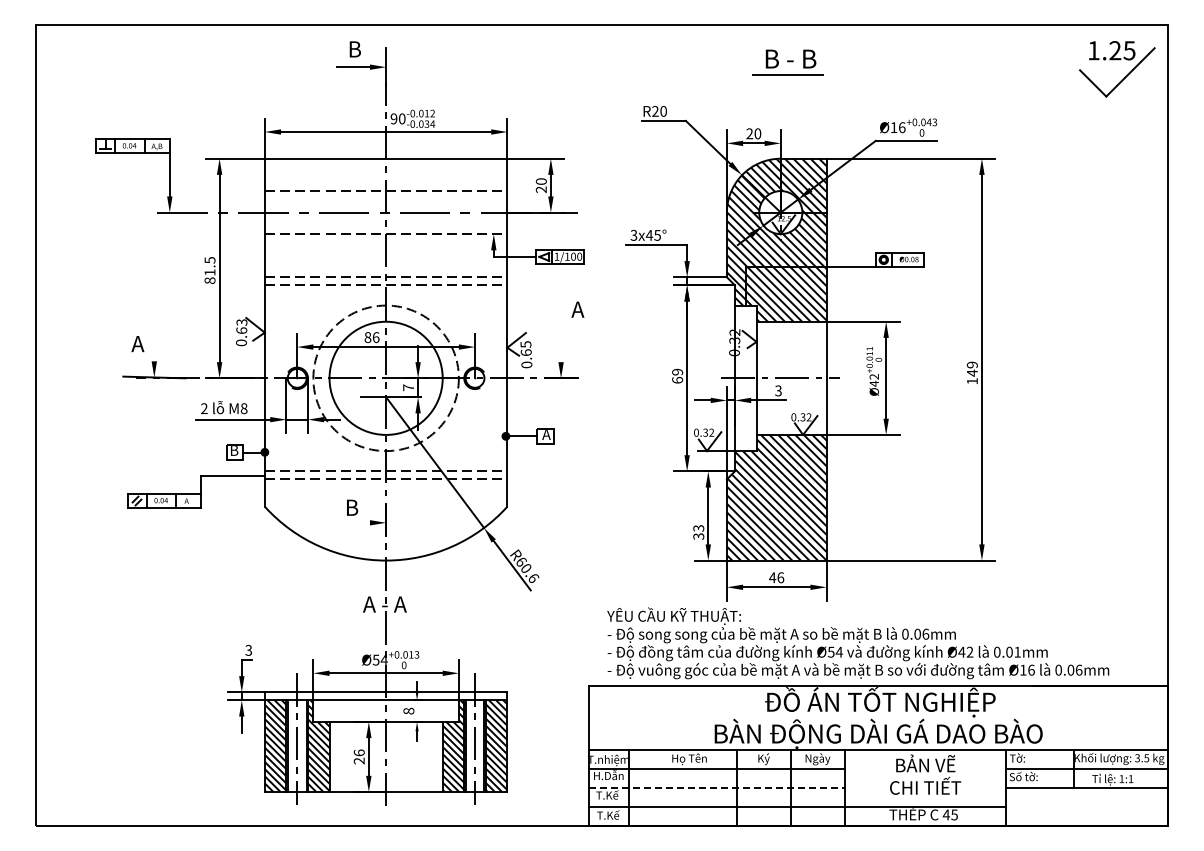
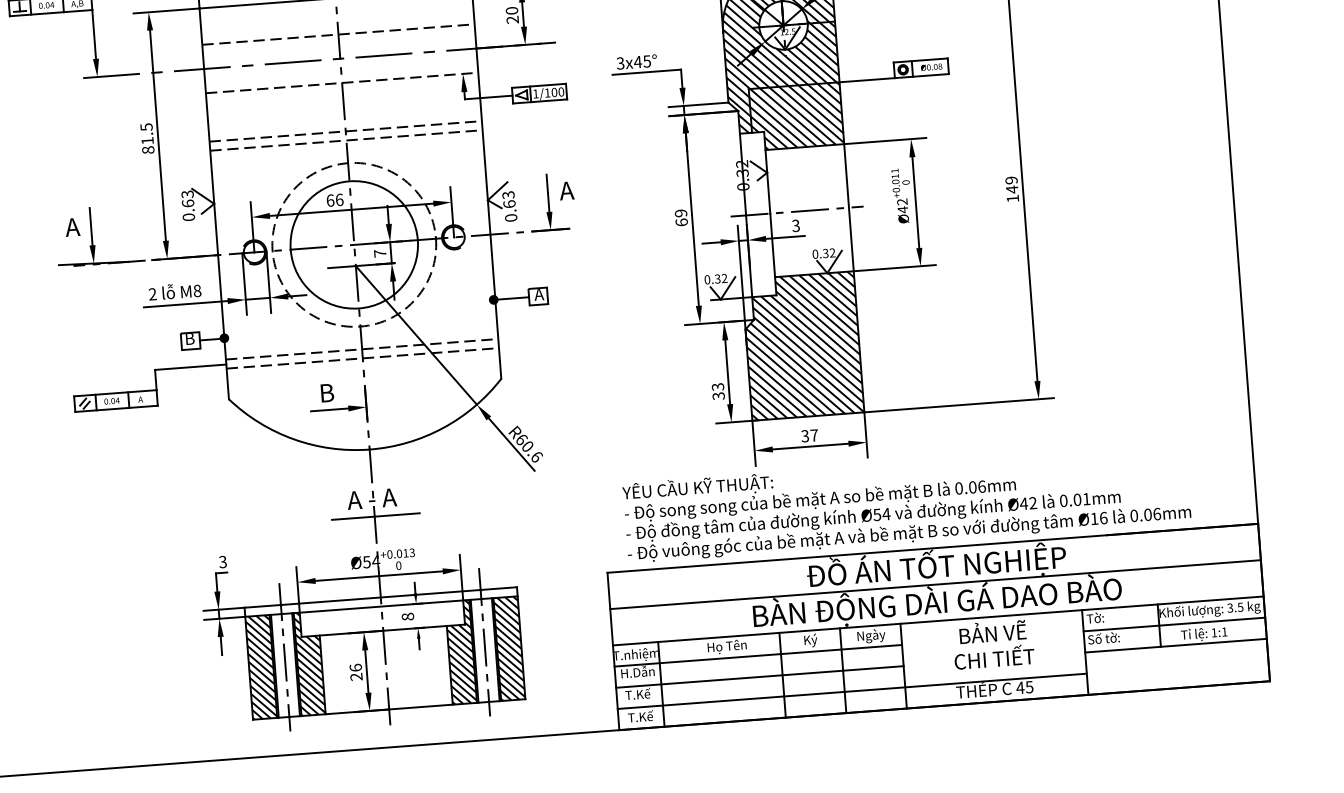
text: (577, 309) -> (566, 190), moved
text: (367, 337) -> (329, 200), 86 -> 66
line: (154, 344) -> (91, 226), added
text: (525, 344) -> (507, 195), 0.65 -> 0.63
line: (561, 345) -> (548, 193), added
line: (352, 522) -> (328, 409), added
text: (776, 577) -> (809, 435), 46 -> 37
line: (387, 620) -> (376, 516), added
line: (877, 717) -> (934, 584), added
line: (716, 787) -> (759, 676), dashed -> solid

